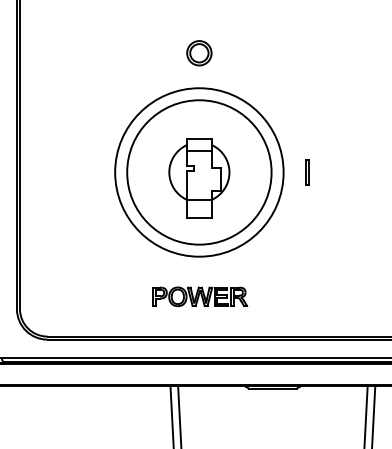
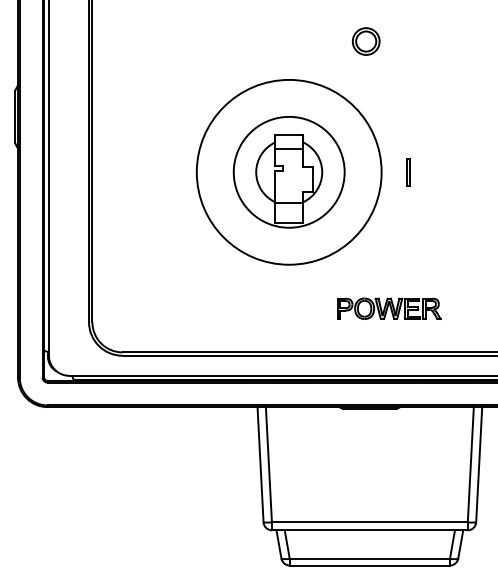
part: (198, 53) -> (365, 41), moved
circle: (199, 172) -> (289, 172), size x0.7
part: (200, 296) -> (389, 308), moved

